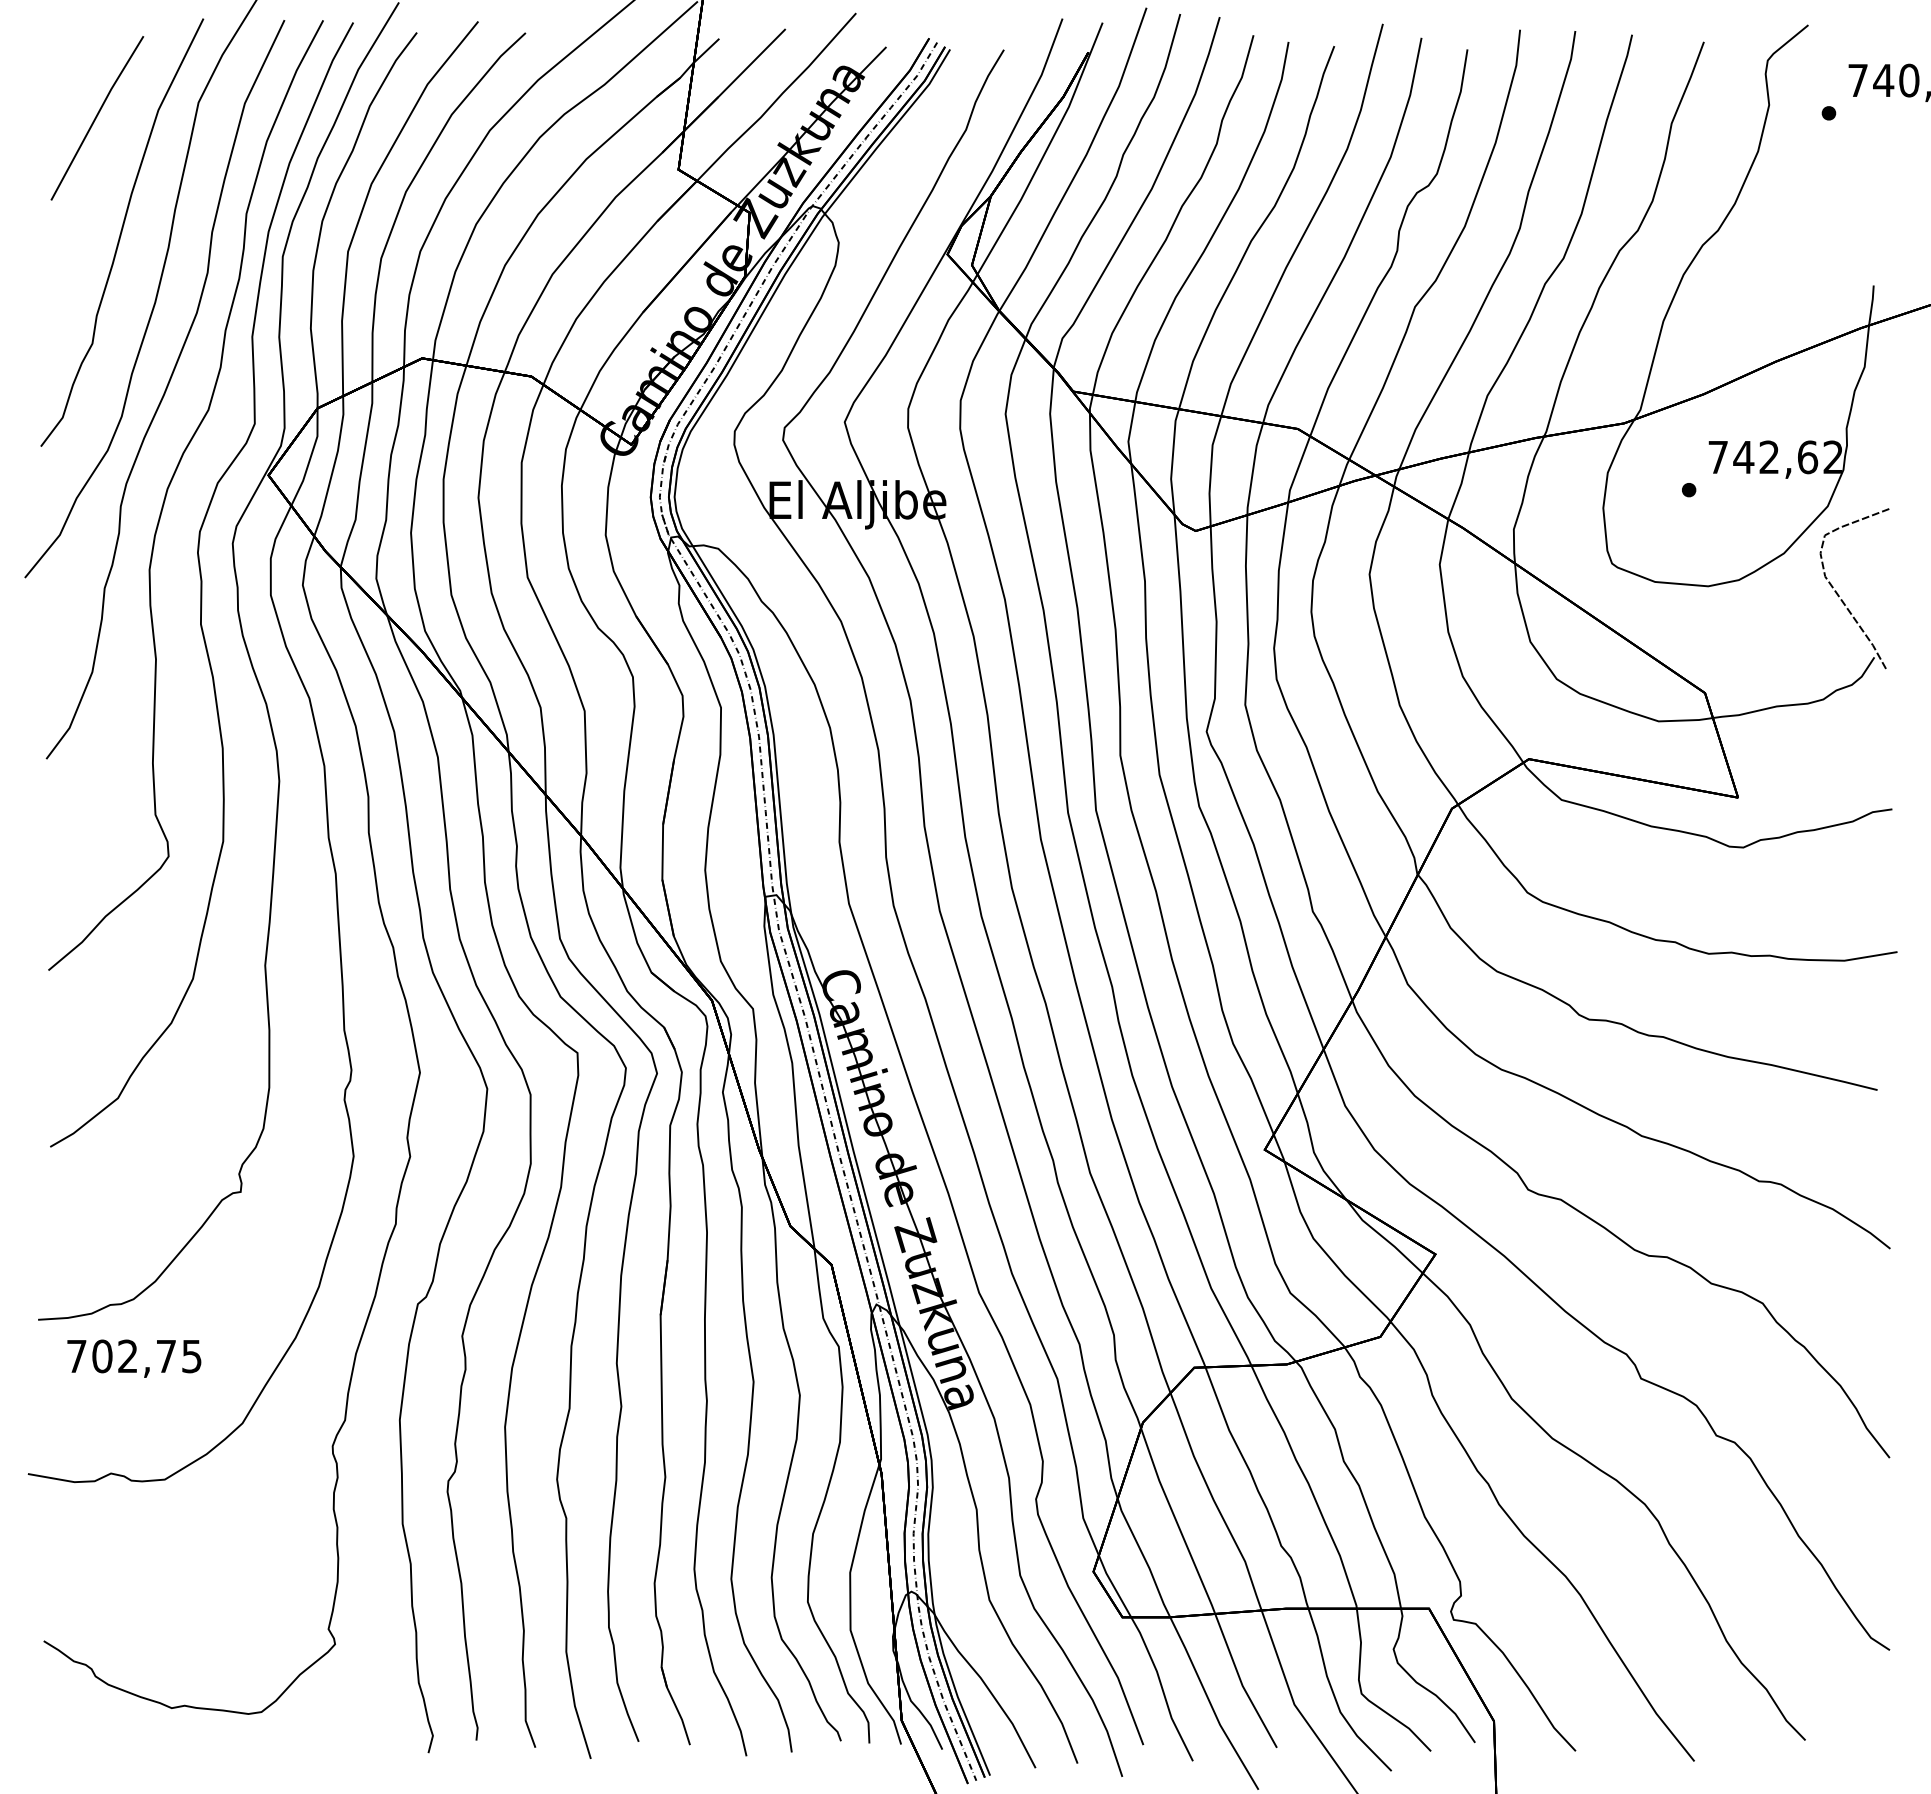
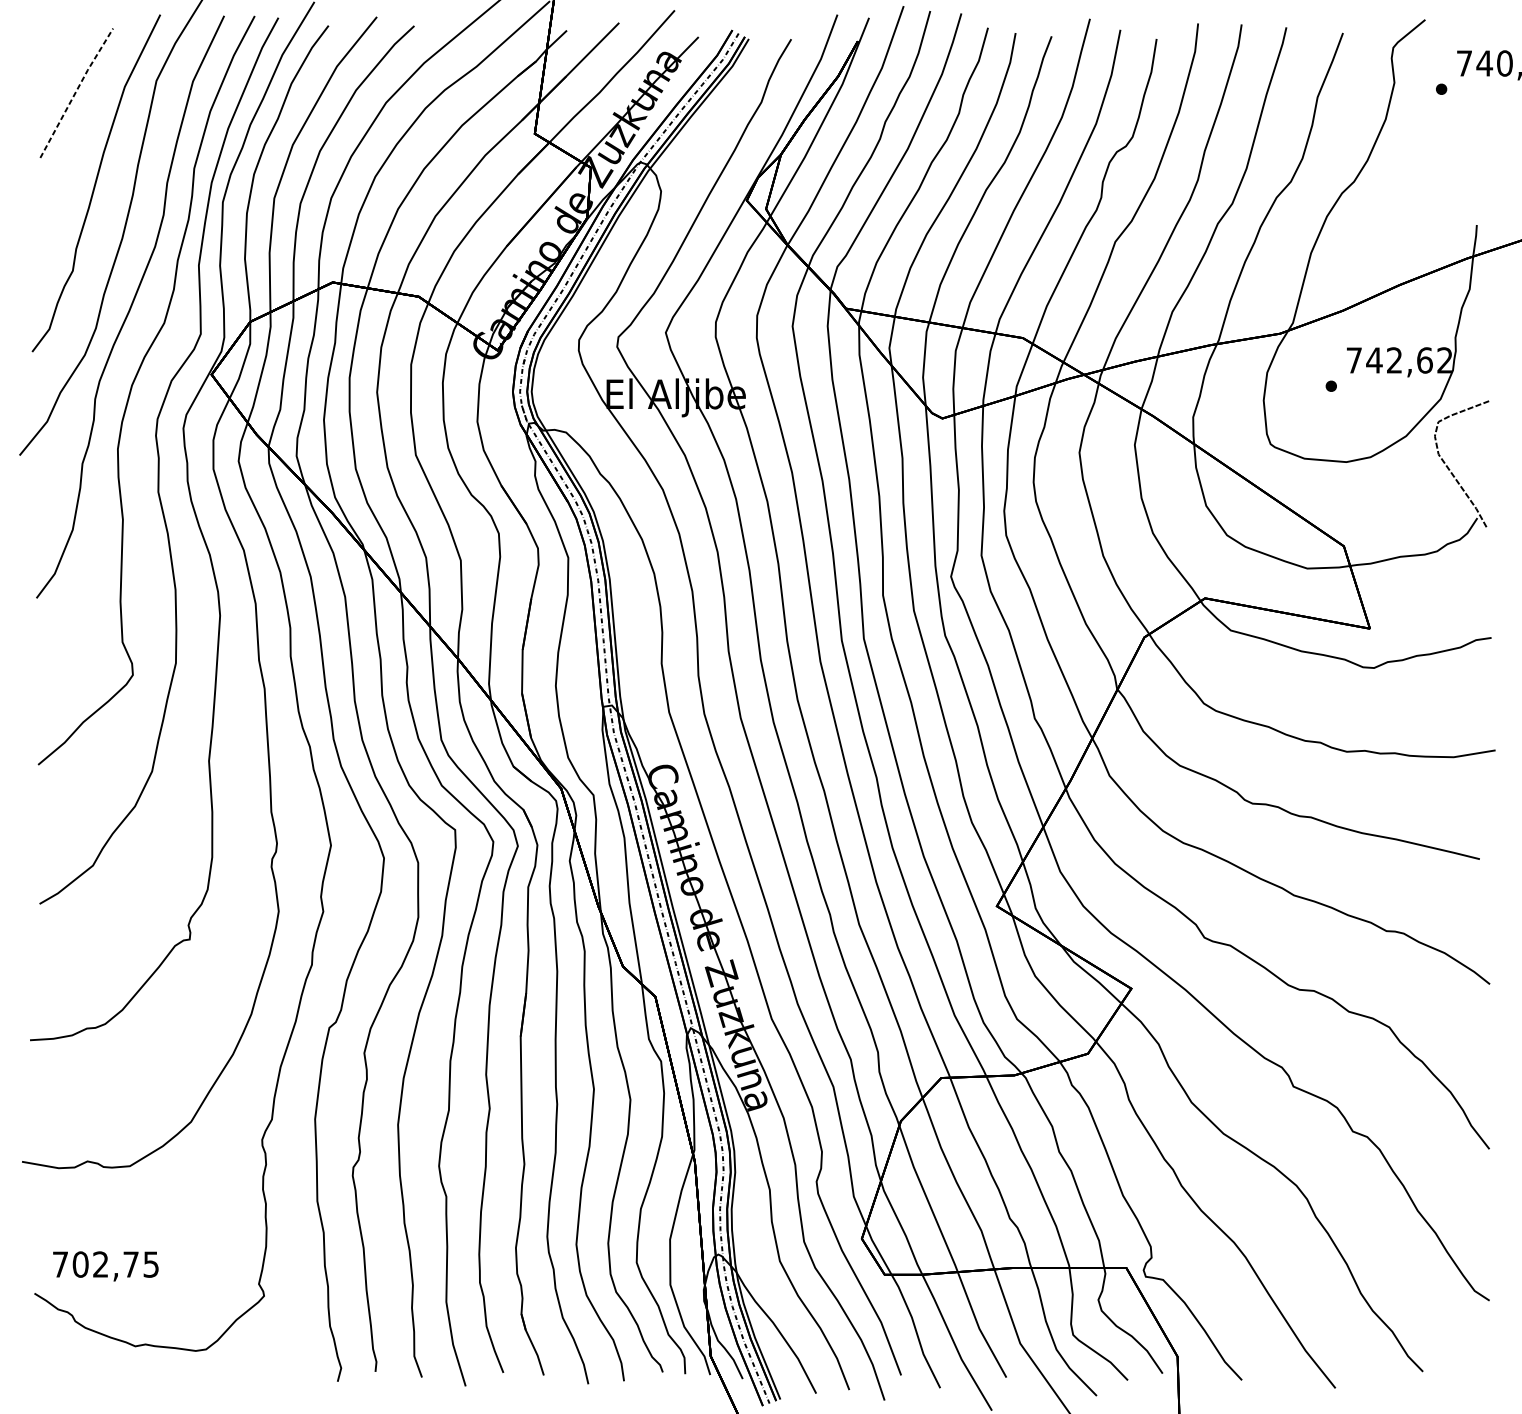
line: (96, 117) -> (76, 92), solid -> dashed
text: (134, 1358) -> (106, 1266), moved

